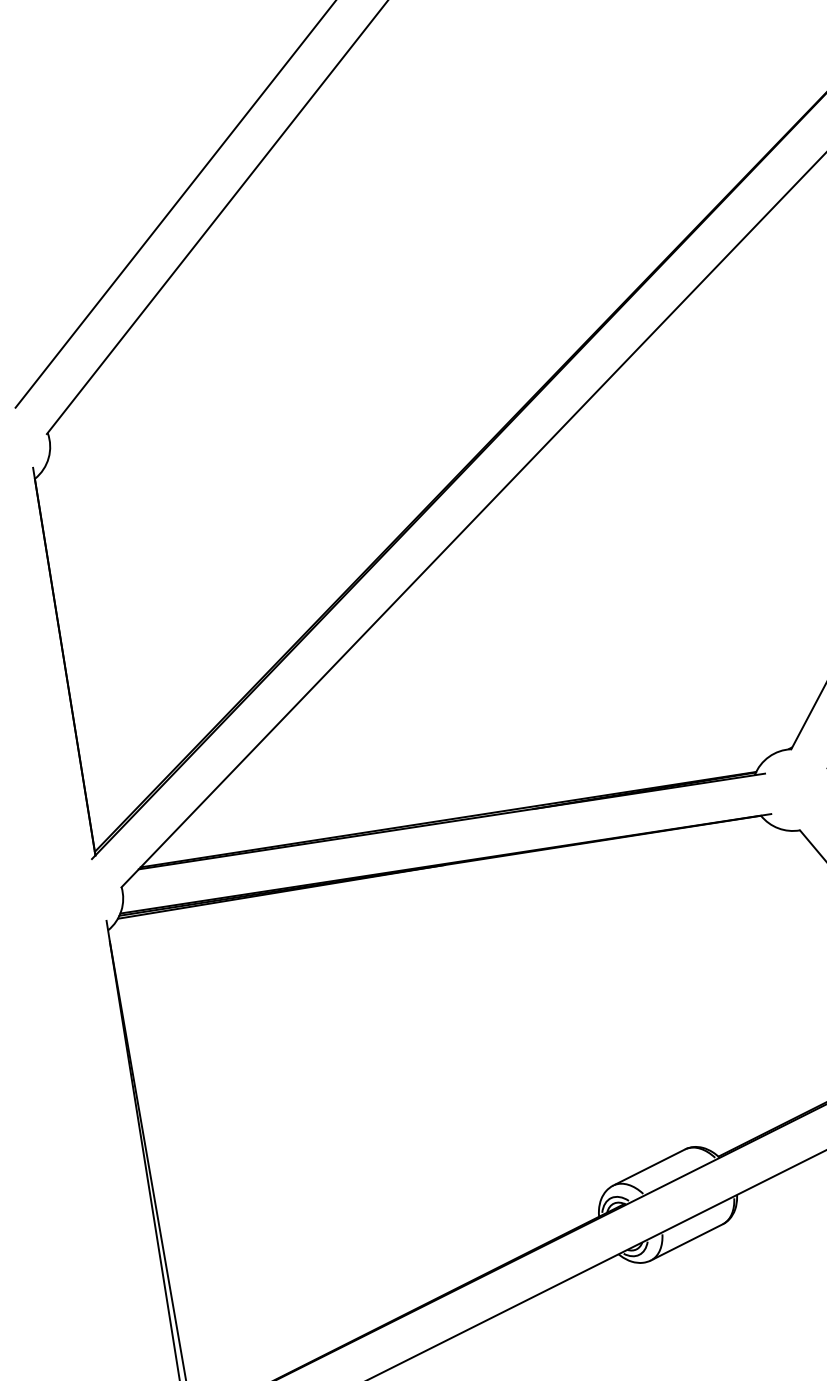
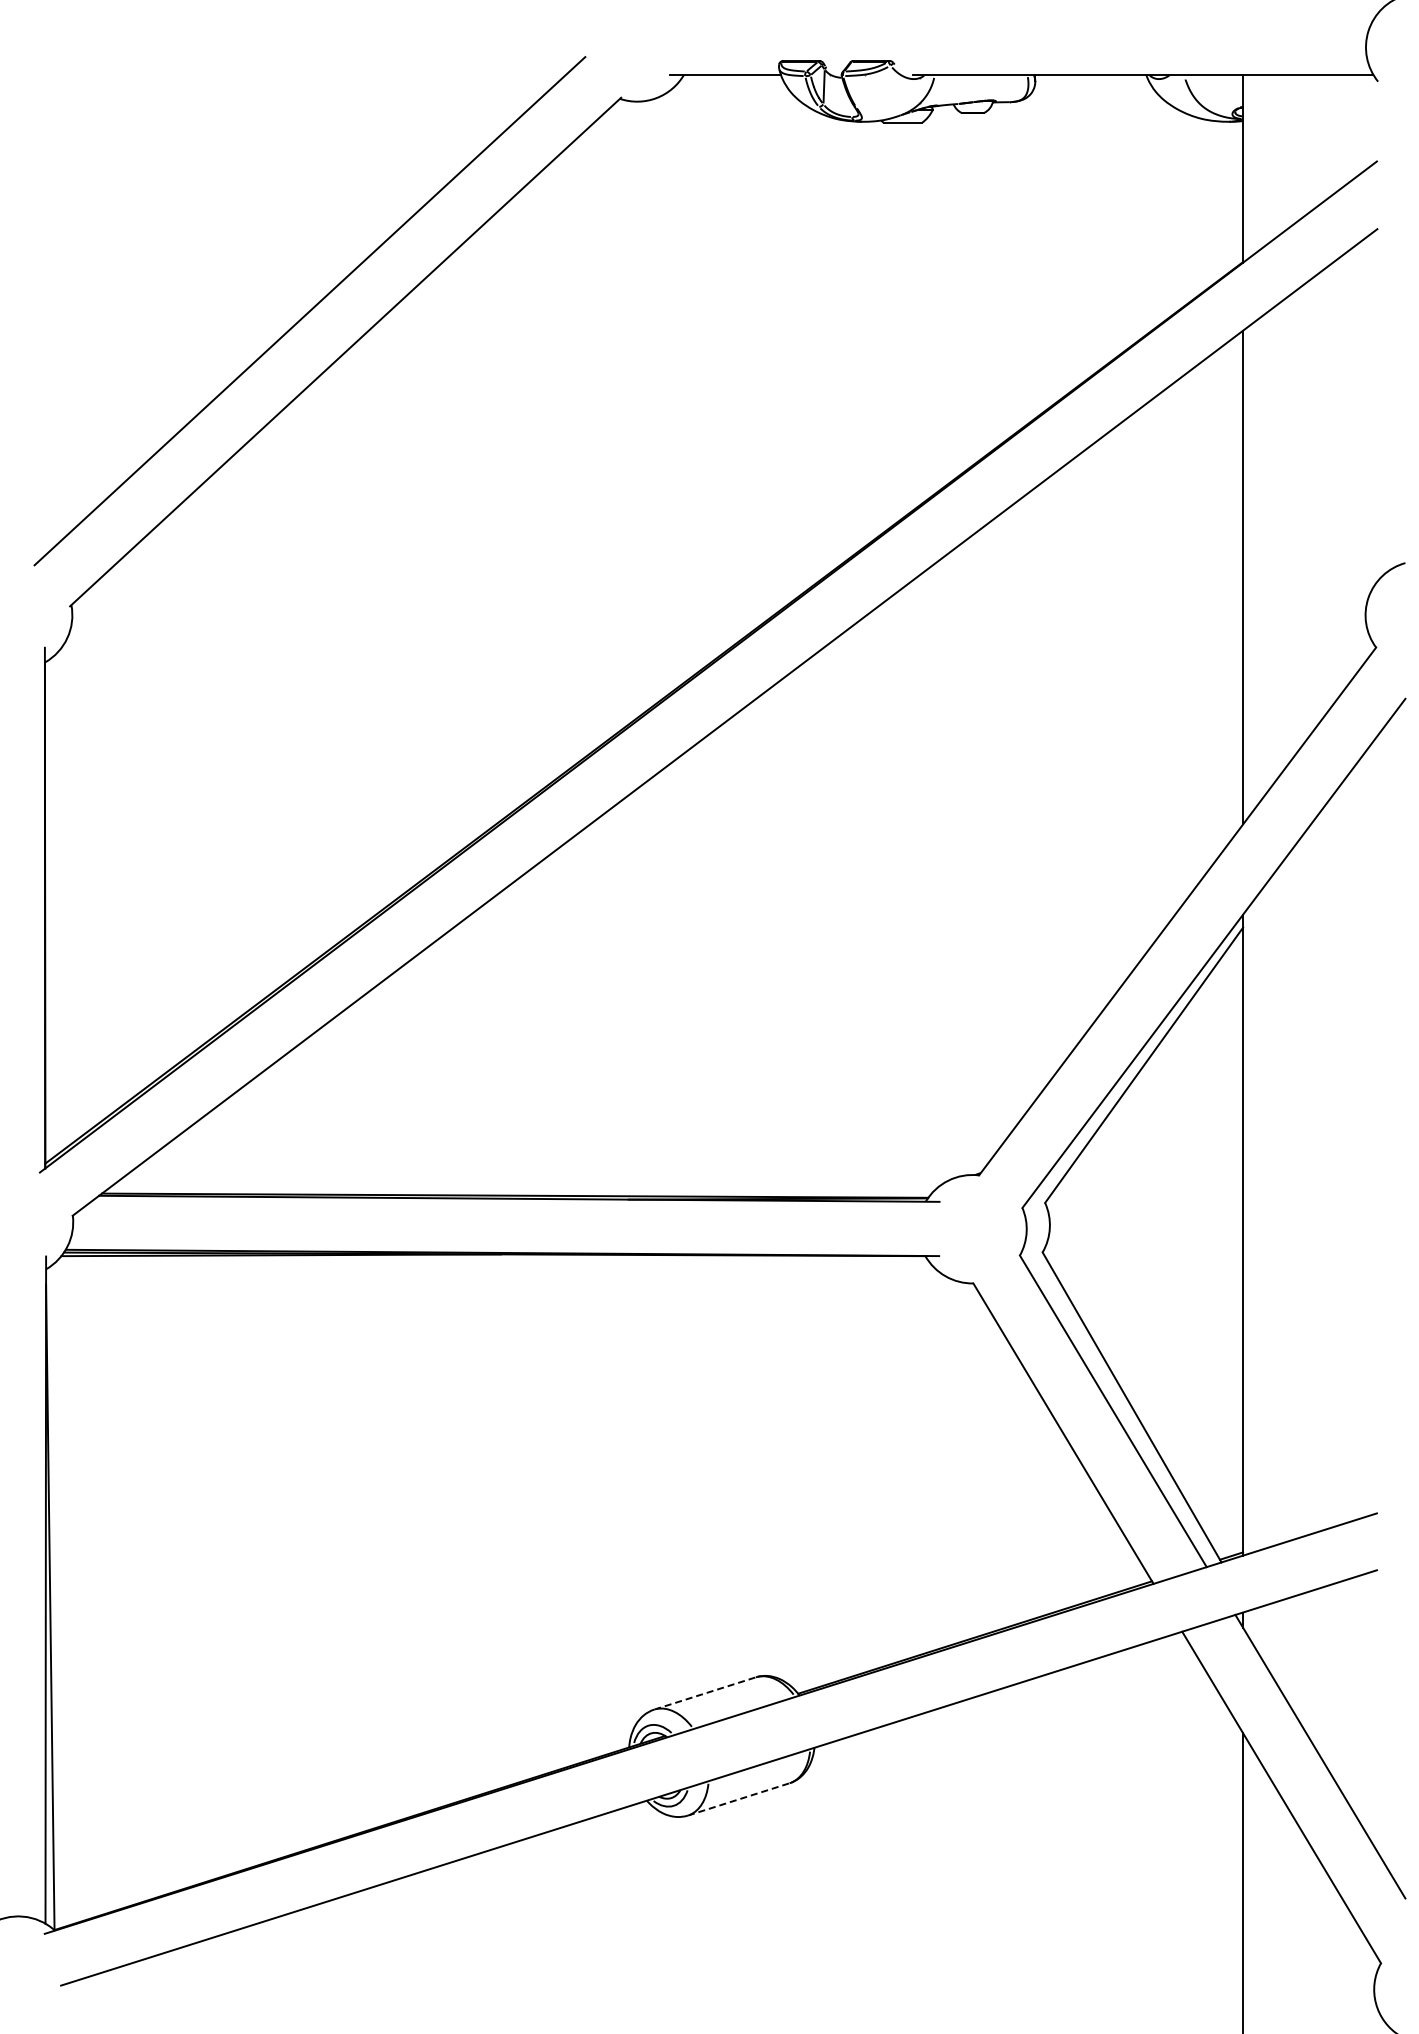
line: (649, 1167) -> (705, 1693), solid -> dashed
line: (687, 1242) -> (739, 1799), solid -> dashed

